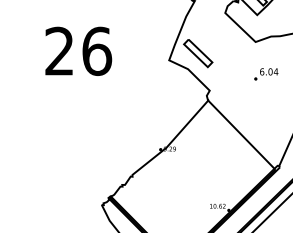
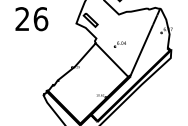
part: (264, 74) -> (119, 44), moved

